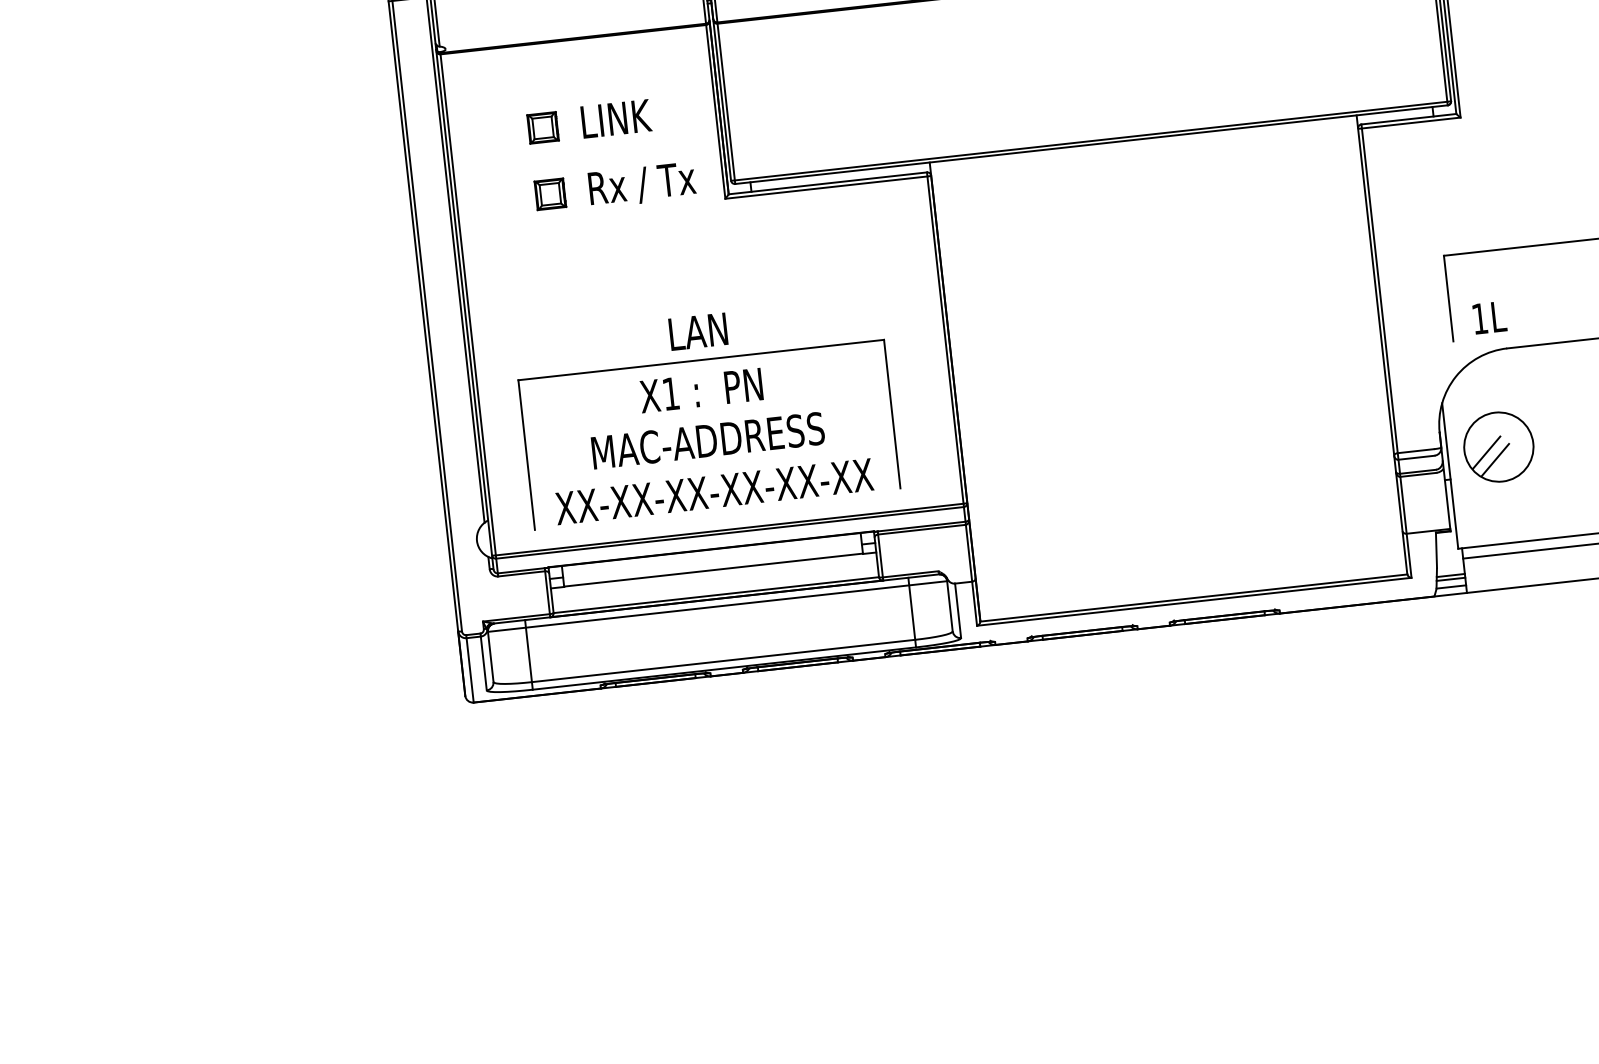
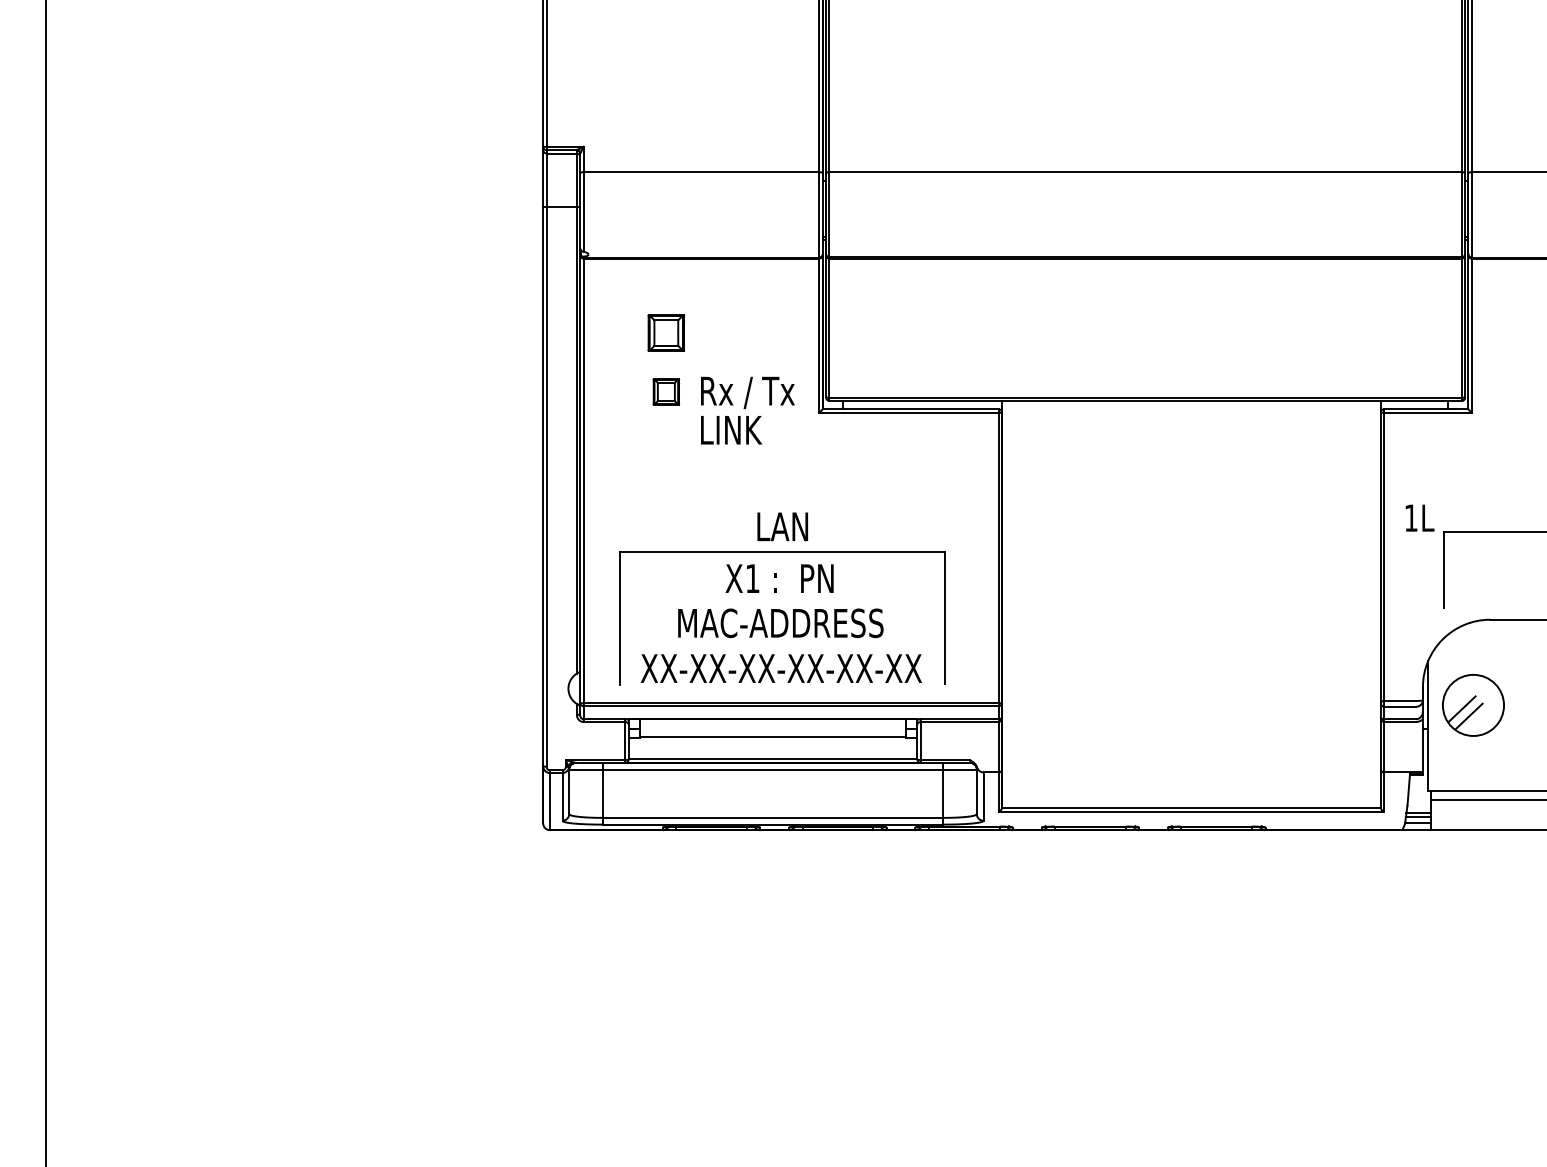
text: (616, 119) -> (731, 430), moved
part: (543, 127) -> (666, 332), size x1.4
text: (1489, 317) -> (1419, 517), moved

